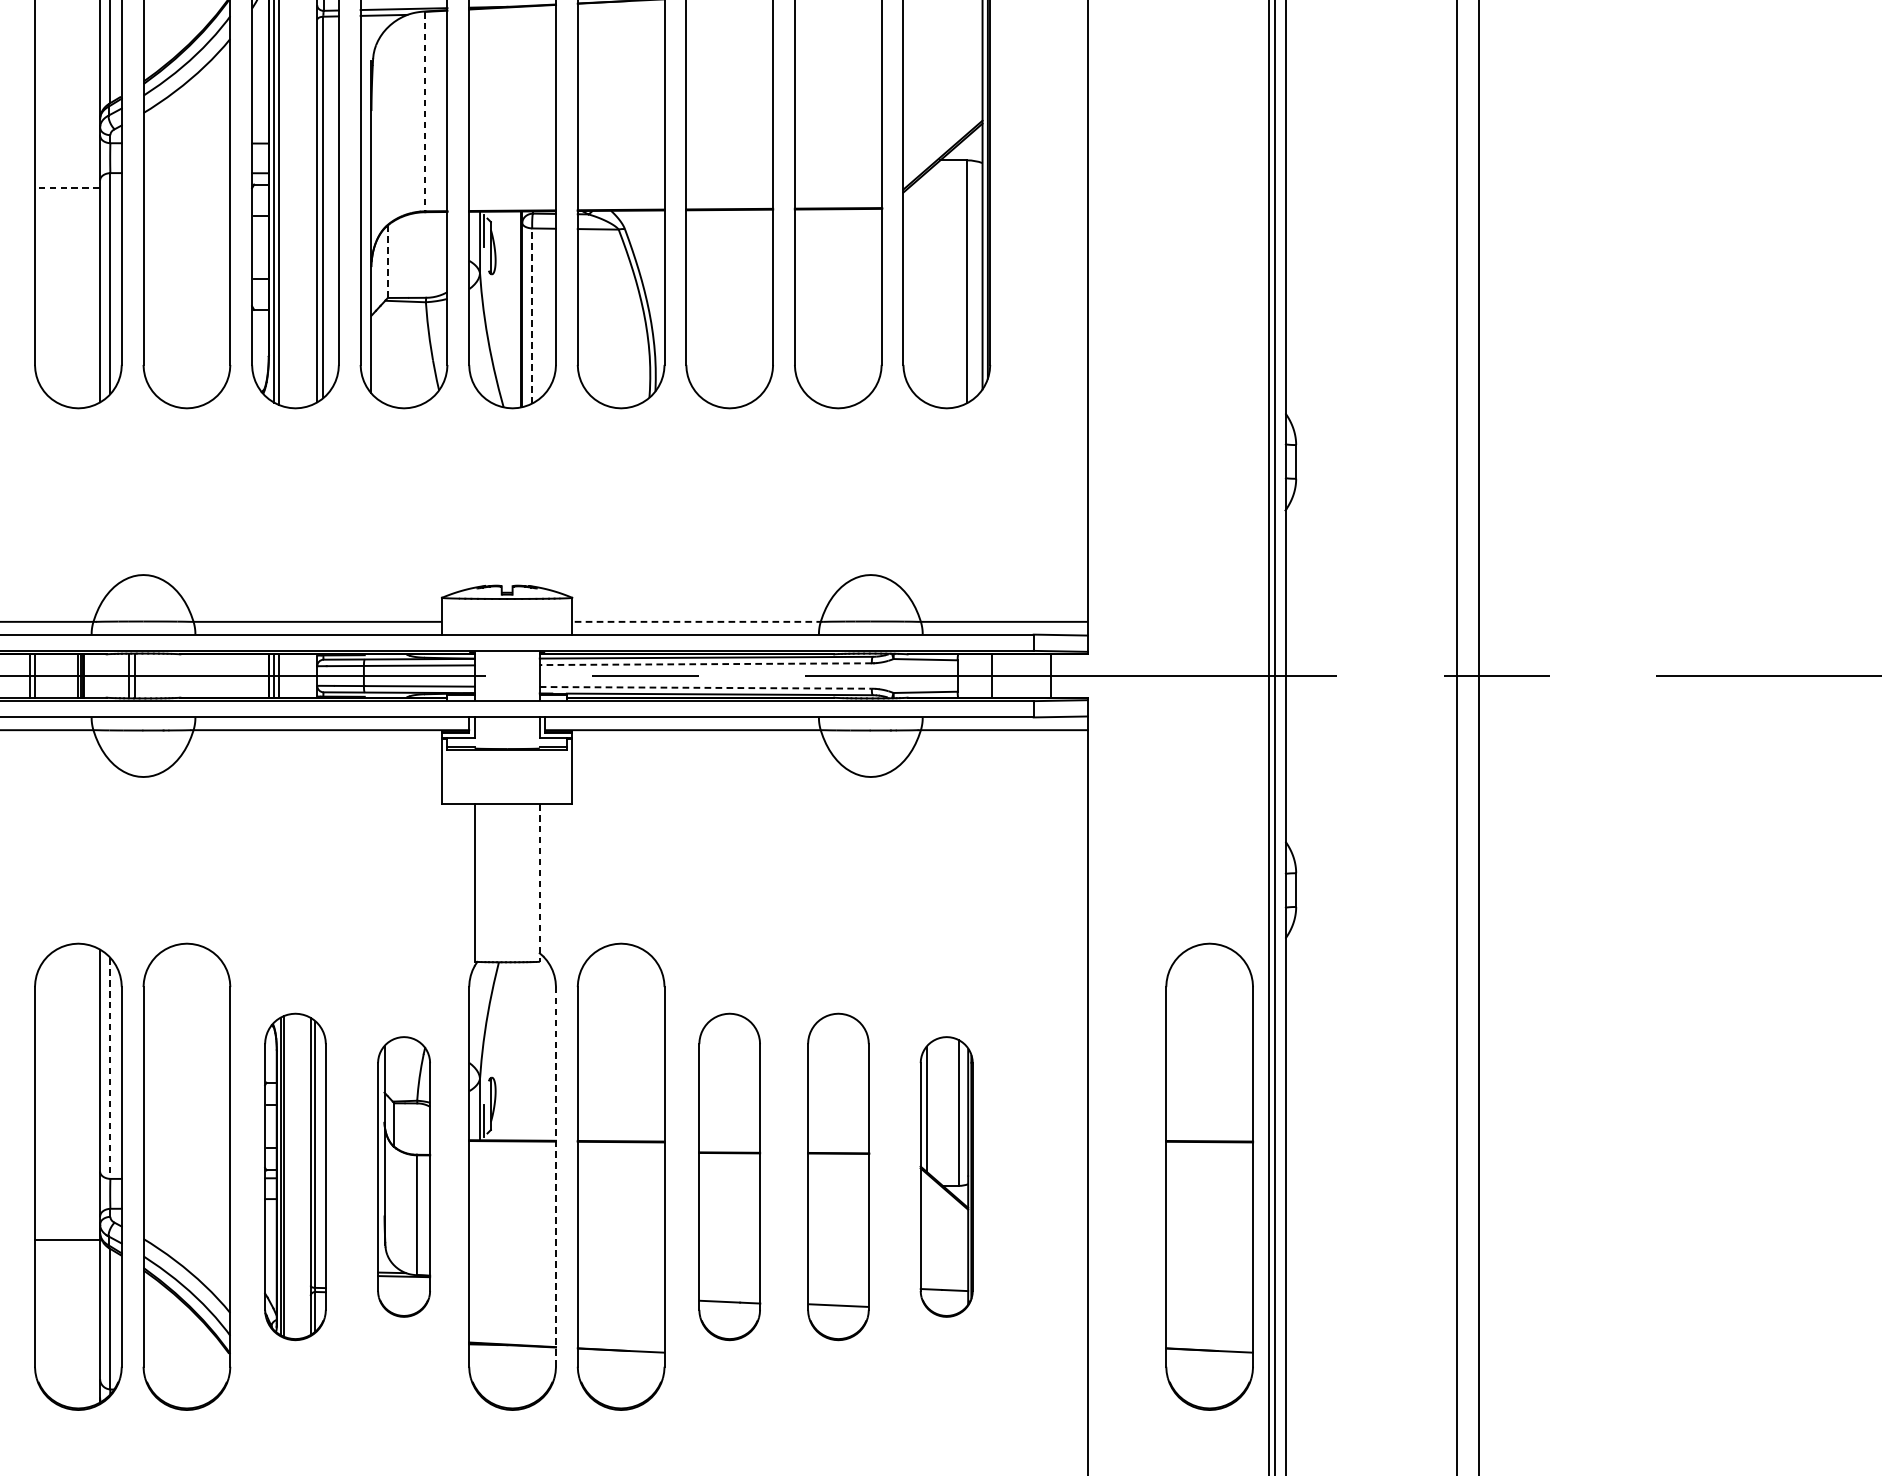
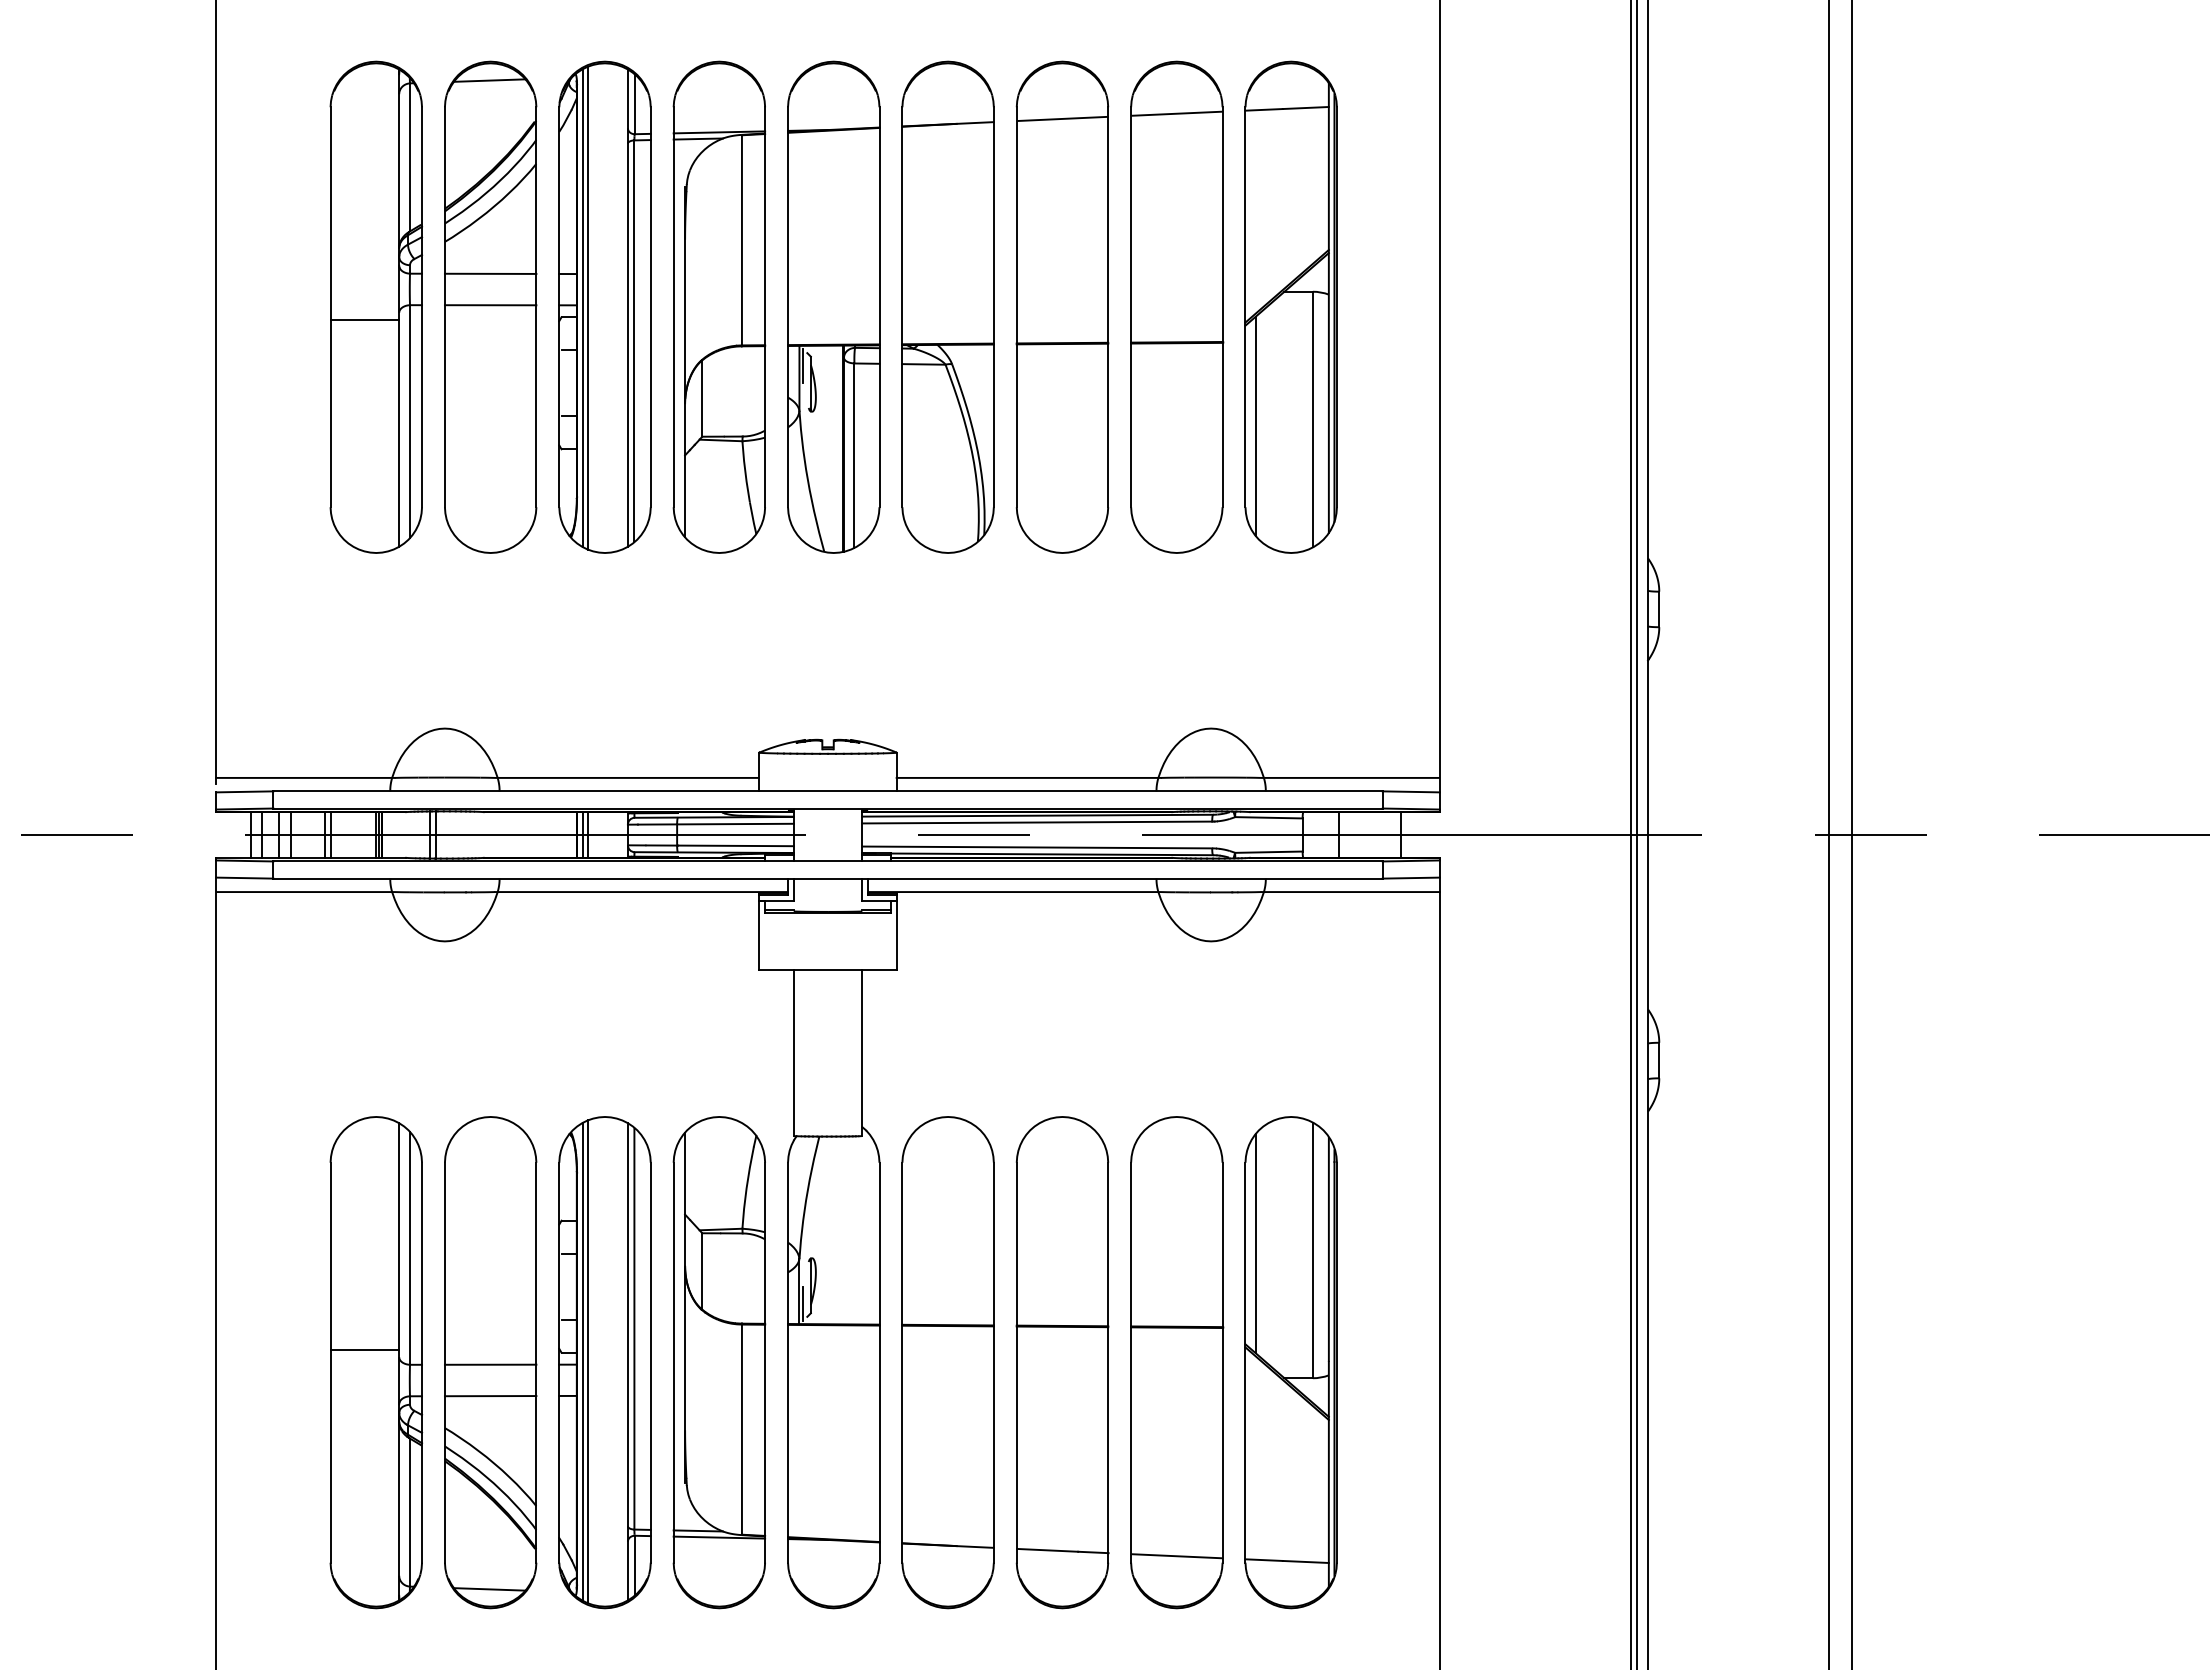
line: (425, 111) -> (741, 240), dashed -> solid
line: (186, 143) -> (490, 273), added
line: (186, 173) -> (490, 305), added
line: (67, 187) -> (364, 320), dashed -> solid
line: (388, 261) -> (702, 398), dashed -> solid
line: (912, 287) -> (1255, 425), added
line: (532, 315) -> (854, 455), dashed -> solid
line: (697, 621) -> (1028, 777), dashed -> solid
line: (705, 664) -> (1037, 822), dashed -> solid
line: (705, 687) -> (1037, 847), dashed -> solid
line: (539, 883) -> (862, 1053), dashed -> solid
line: (110, 1068) -> (410, 1248), dashed -> solid
part: (294, 1176) -> (604, 1362), size x1.43
part: (404, 1176) -> (719, 1362), size x1.67
line: (556, 1176) -> (879, 1362), dashed -> solid
part: (729, 1176) -> (1062, 1362), size x1.43
part: (838, 1176) -> (1177, 1362), size x1.43
part: (946, 1176) -> (1290, 1362), size x1.67
part: (1209, 1176) -> (1567, 1362), removed
line: (186, 1178) -> (490, 1364), added
line: (186, 1209) -> (490, 1396), added
line: (67, 1239) -> (364, 1349), moved
line: (185, 1392) -> (489, 1589), added

